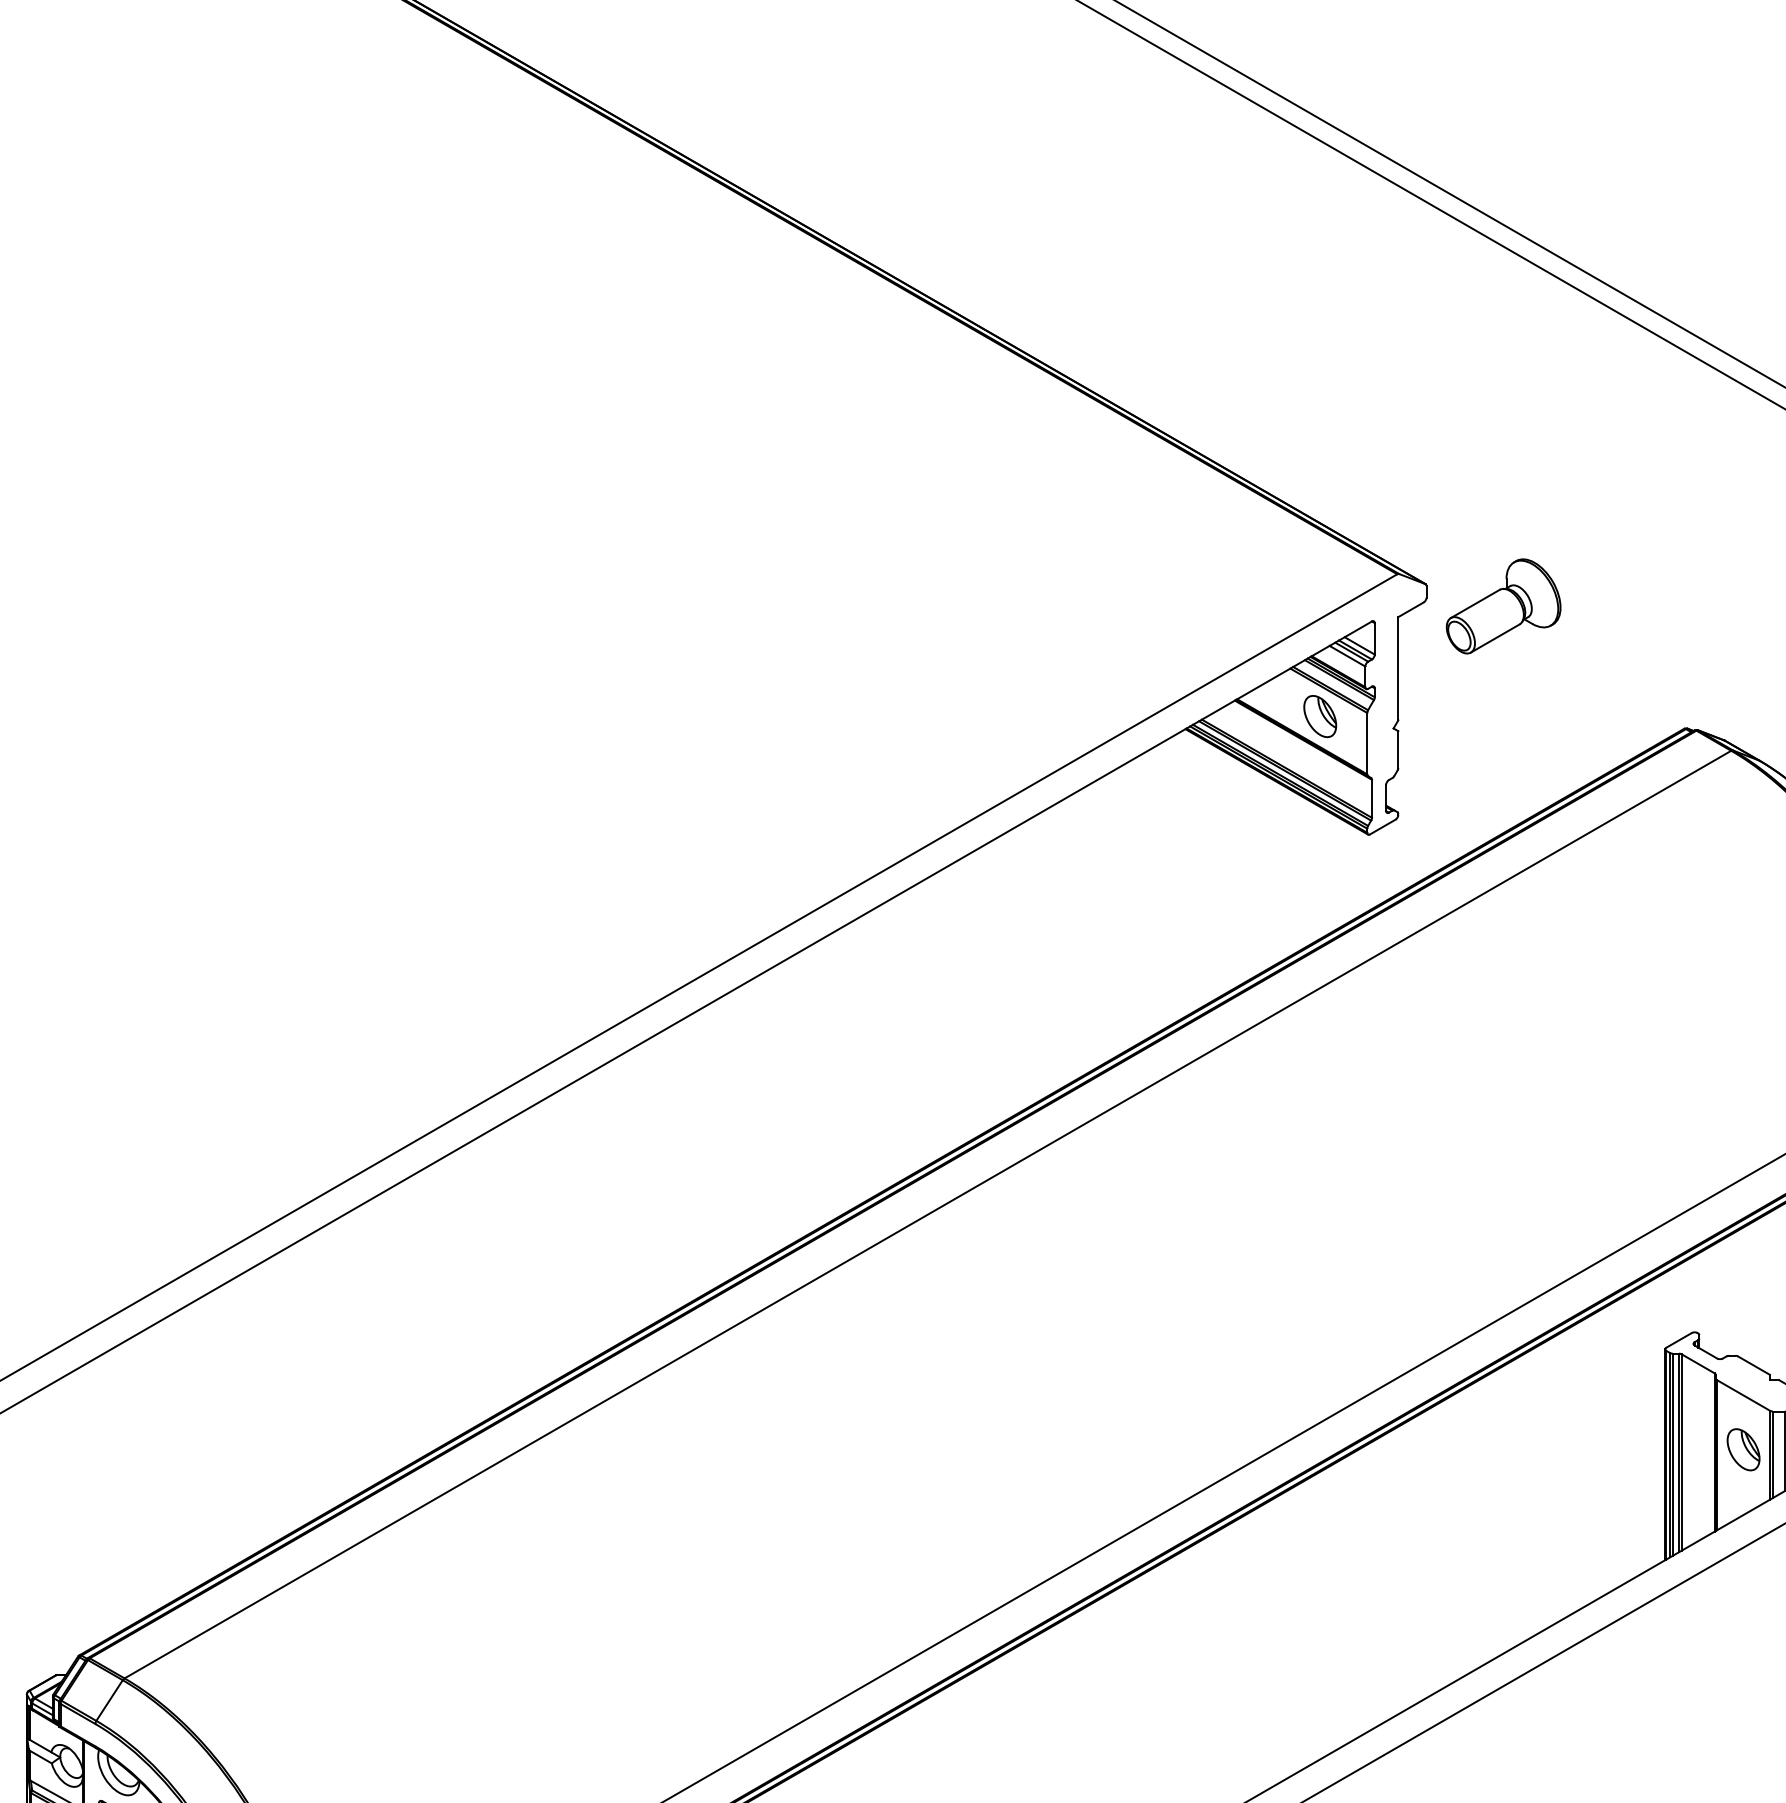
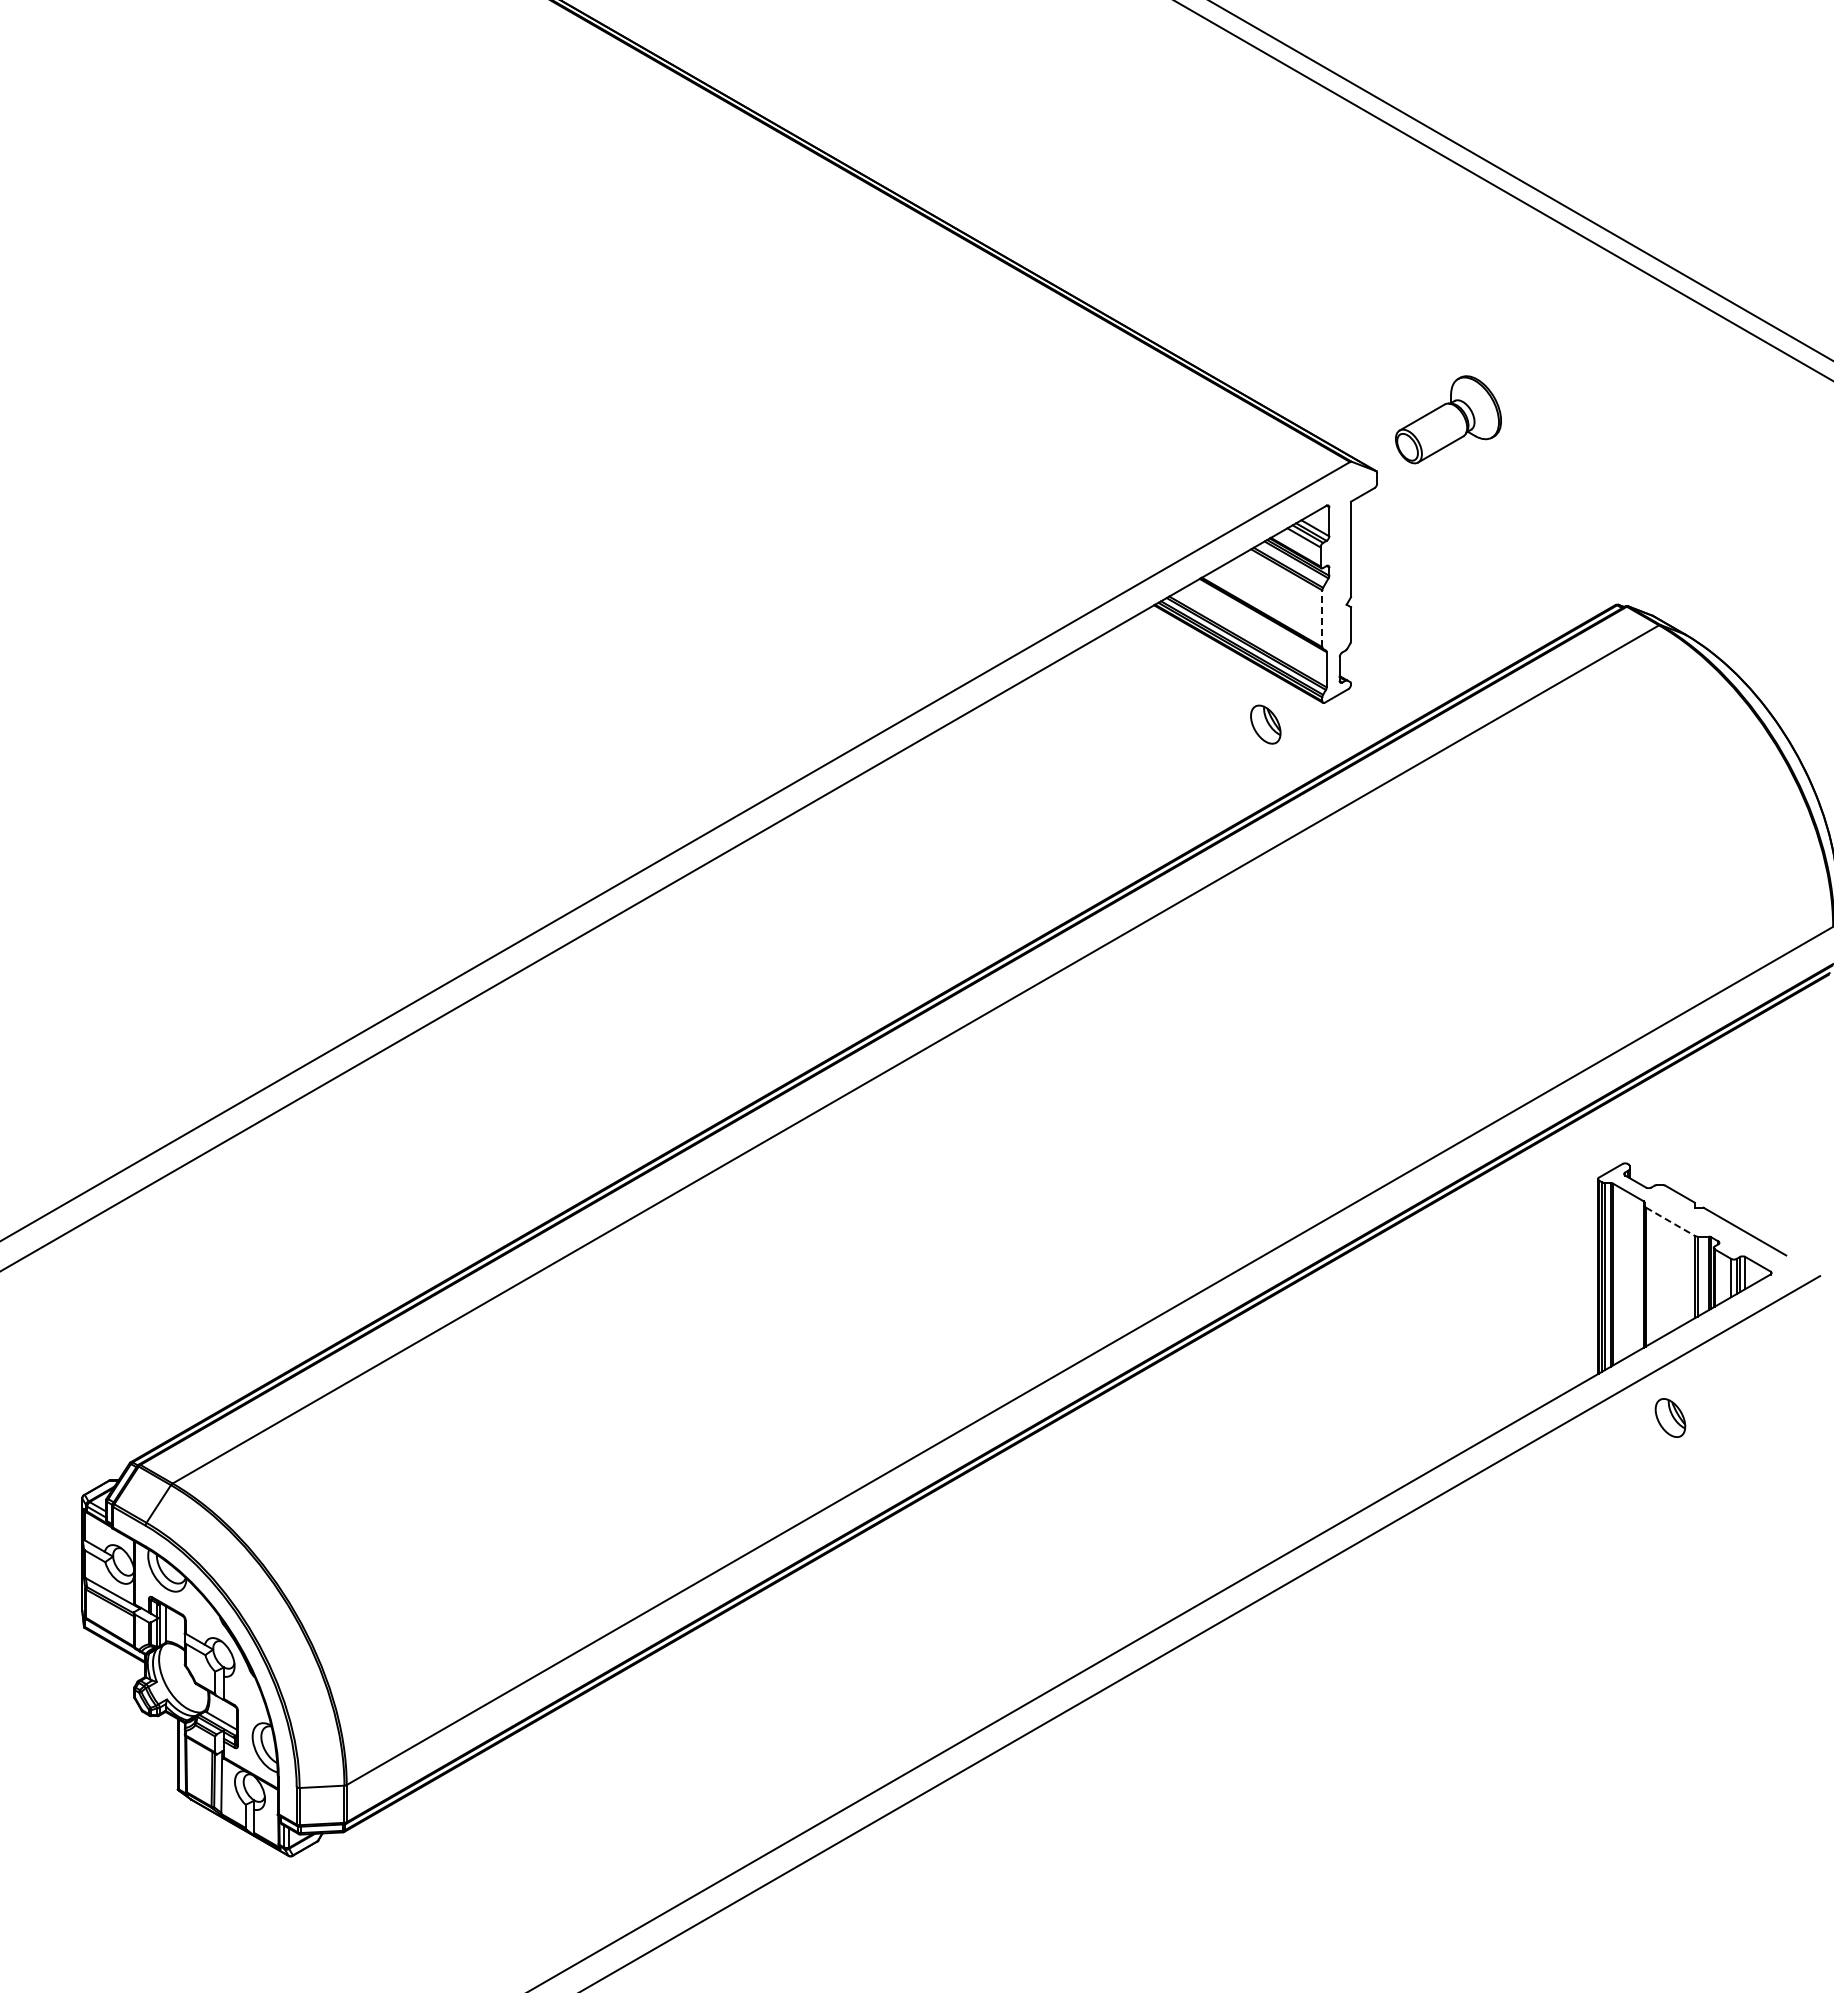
part: (1503, 606) -> (1448, 419), moved
part: (1319, 716) -> (1265, 724), moved
line: (1367, 743) -> (1322, 618), solid -> dashed
line: (1743, 1396) -> (1670, 1222), solid -> dashed
part: (1743, 1449) -> (1670, 1417), moved

